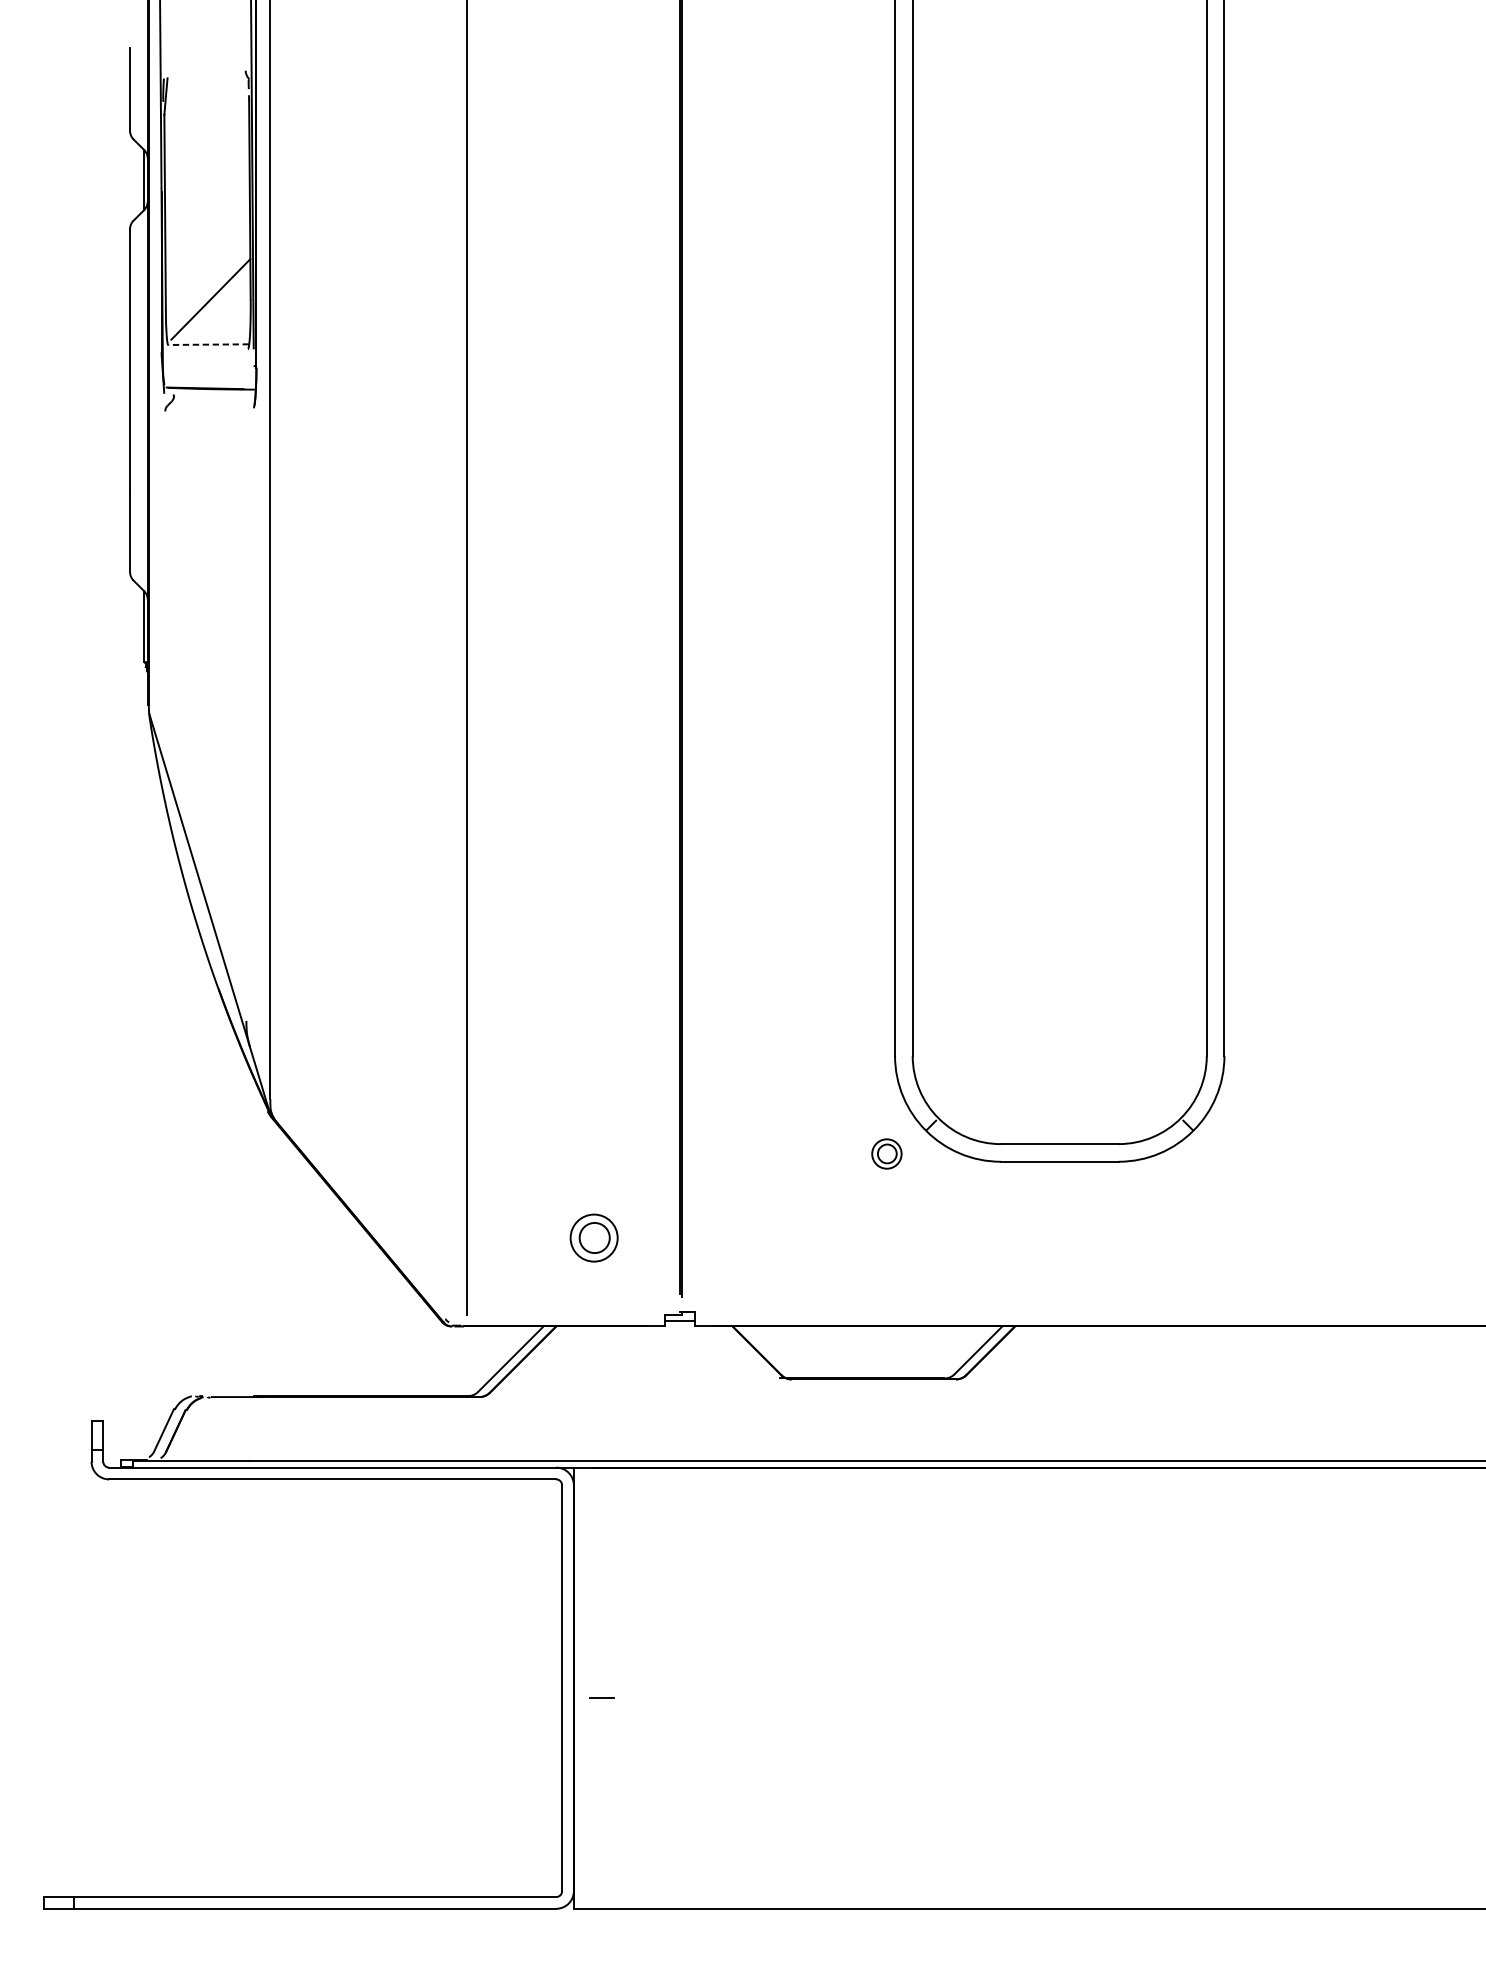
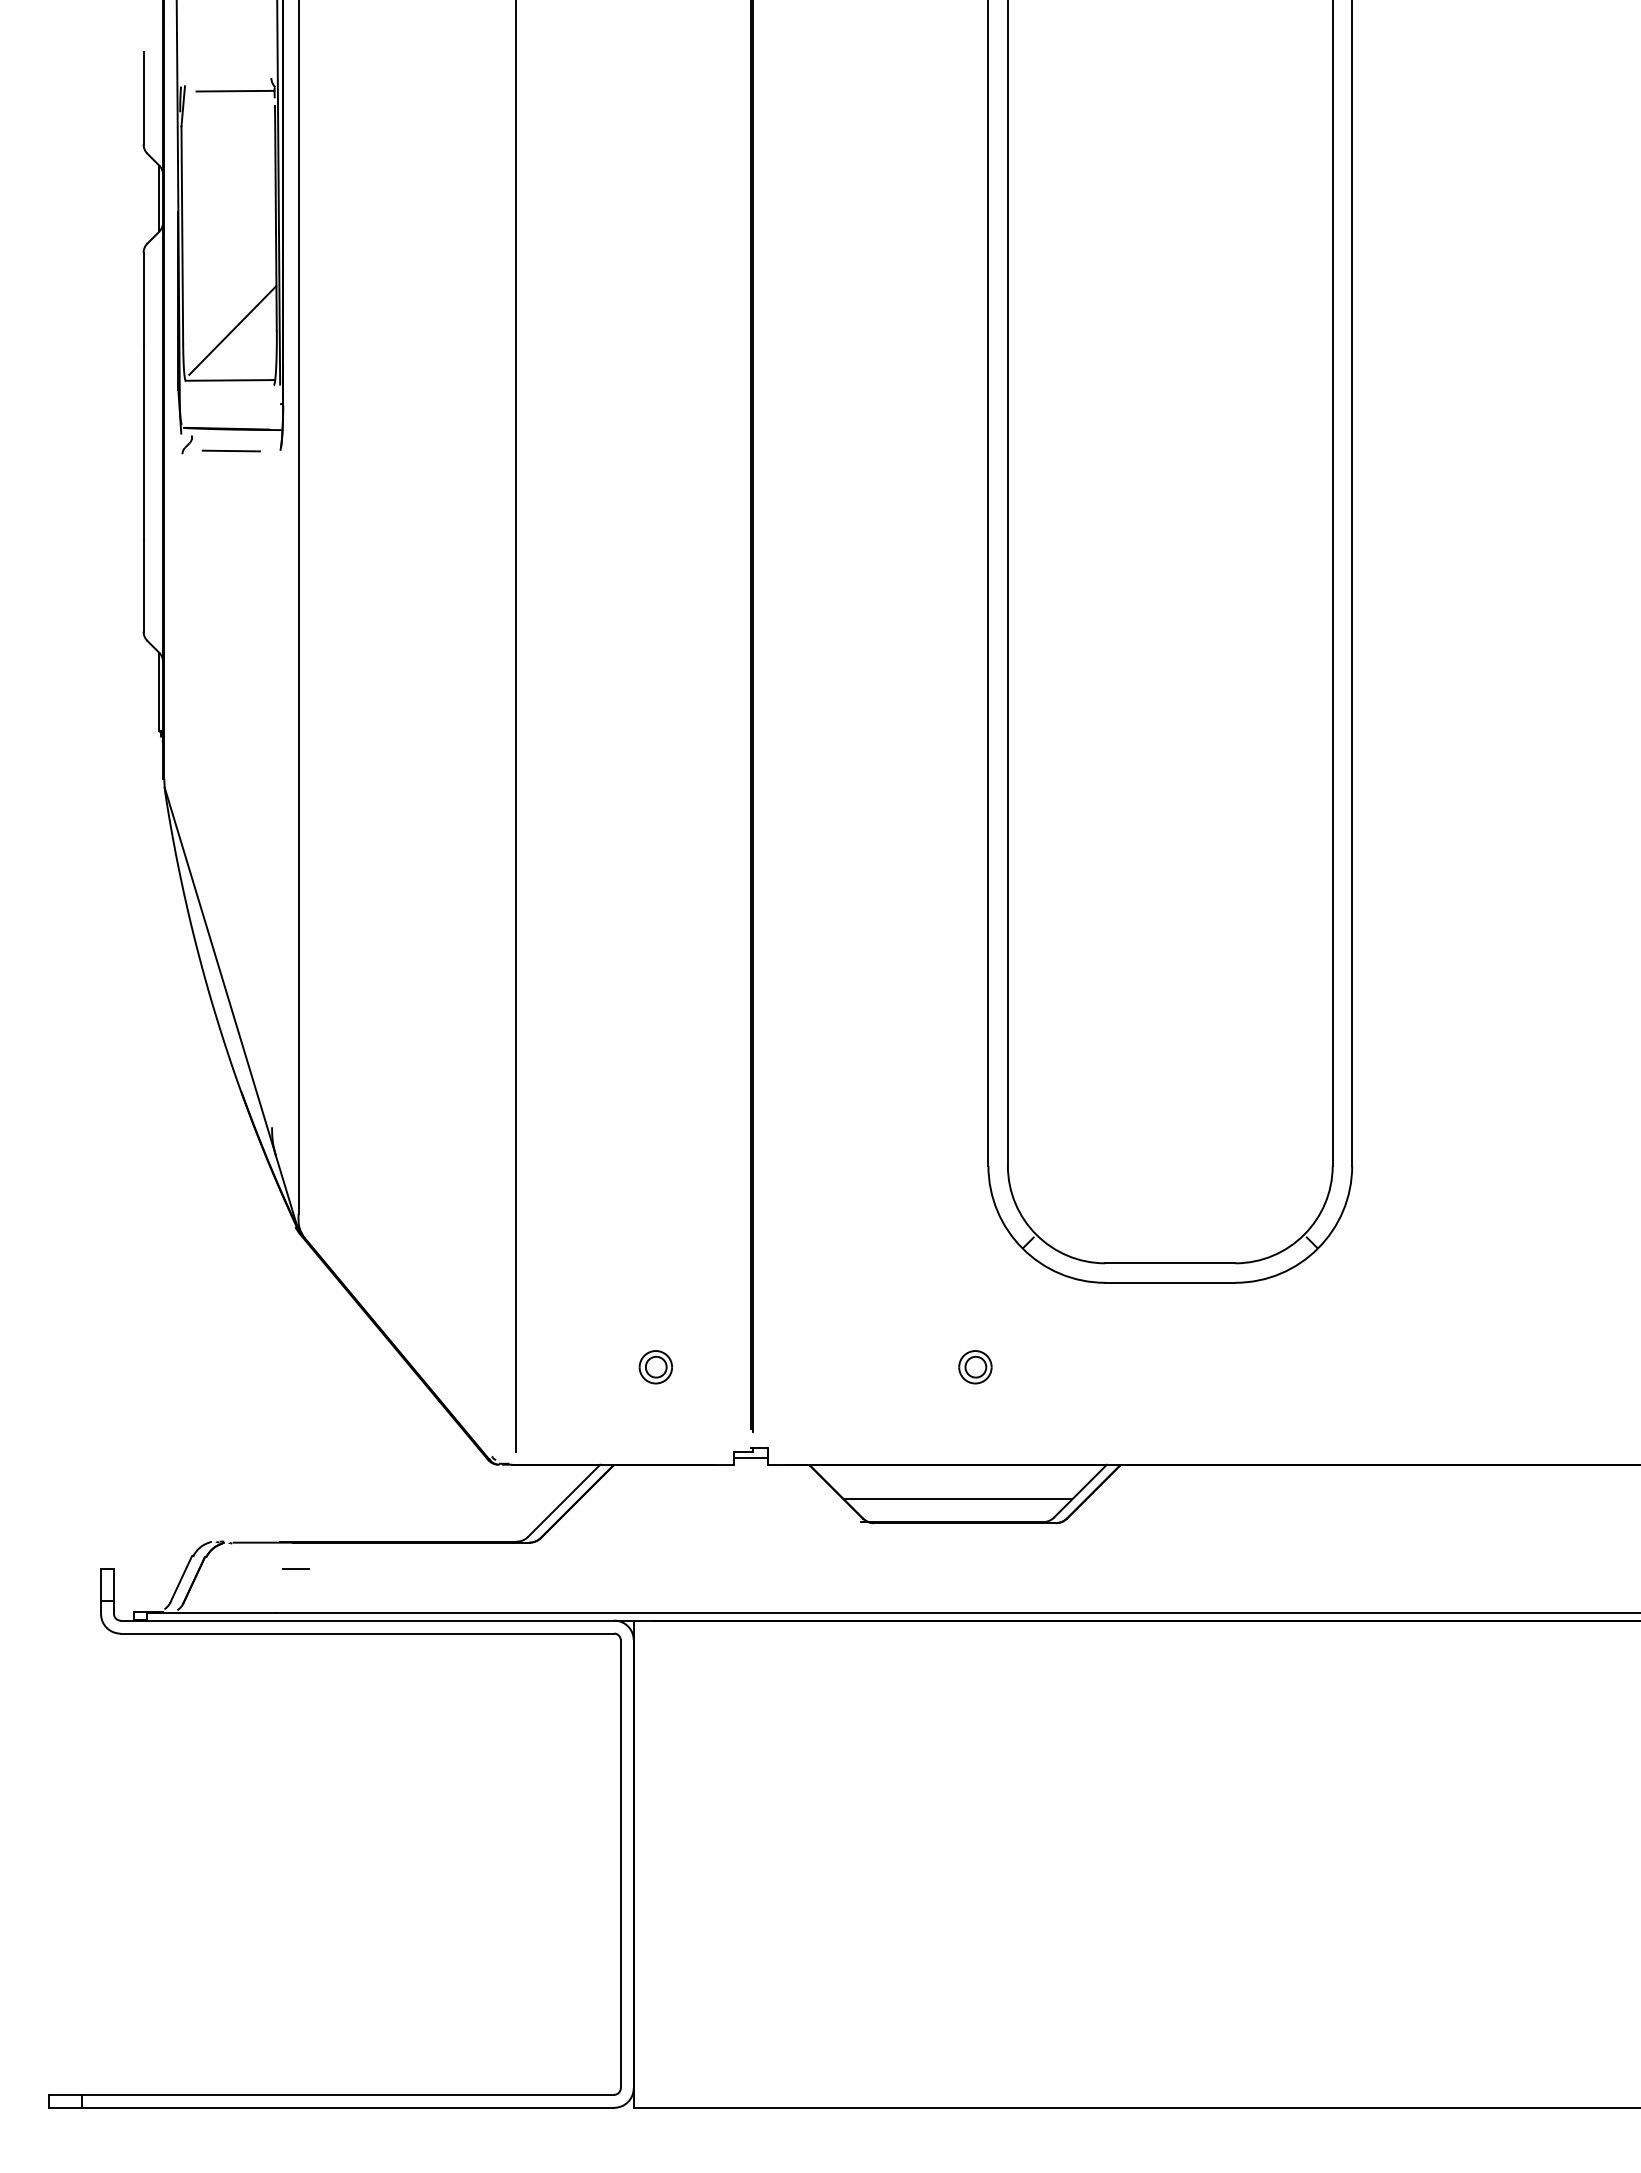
line: (213, 82) -> (235, 90), added
line: (207, 344) -> (229, 380), dashed -> solid
line: (209, 408) -> (231, 450), added
part: (886, 1154) -> (975, 1367), moved
part: (593, 1238) -> (655, 1367), size x0.62
line: (867, 1357) -> (957, 1499), added
line: (601, 1697) -> (295, 1568), moved

